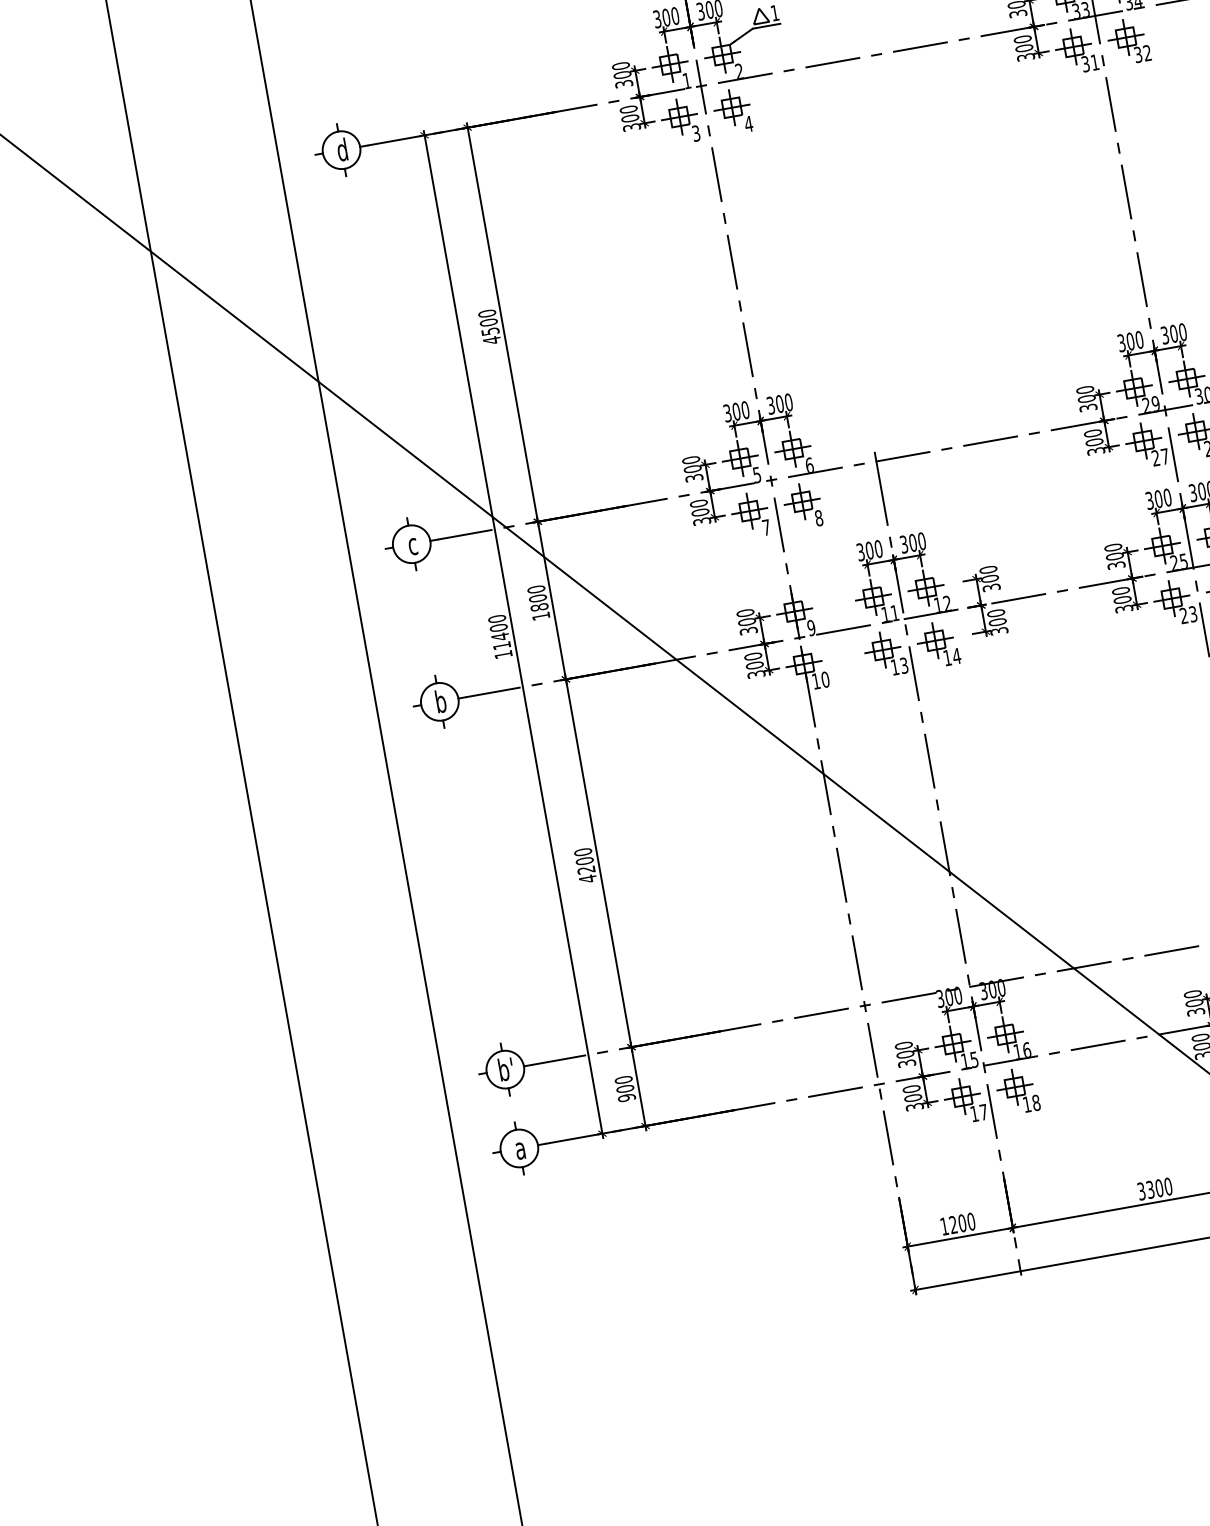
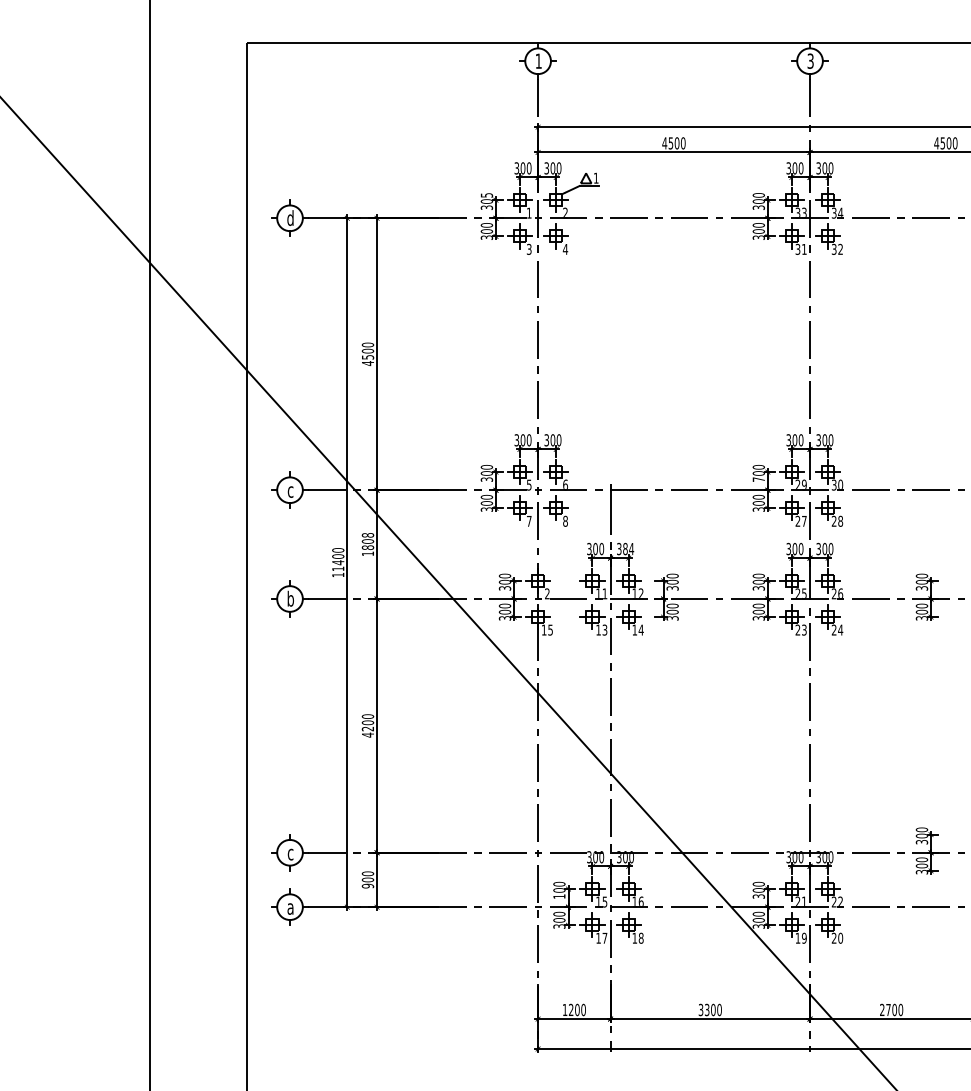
text: (620, 66) -> (486, 195), 300 -> 305
text: (1087, 407) -> (758, 479), 300 -> 700
text: (917, 541) -> (628, 548), 300 -> 384
text: (535, 589) -> (367, 535), 1800 -> 1808
text: (811, 627) -> (547, 593), 9 -> 2
text: (825, 678) -> (550, 629), 10 -> 15
text: (907, 1063) -> (559, 896), 300 -> 100
text: (505, 1069) -> (290, 852), b' -> c

